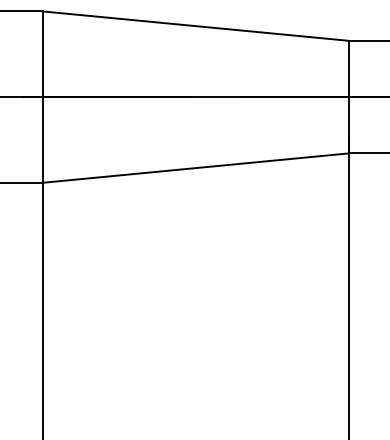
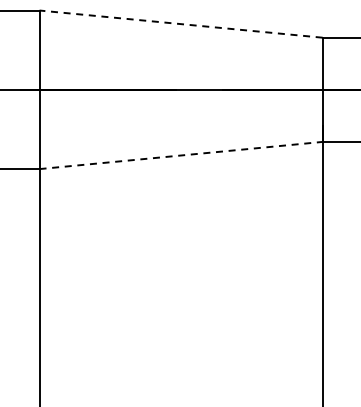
line: (195, 26) -> (180, 24), solid -> dashed
line: (196, 168) -> (181, 155), solid -> dashed

